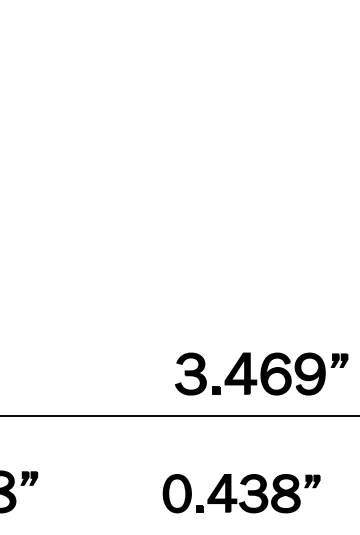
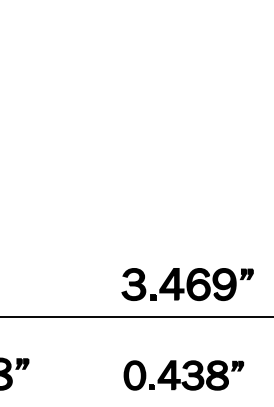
part: (261, 373) -> (187, 284), moved

